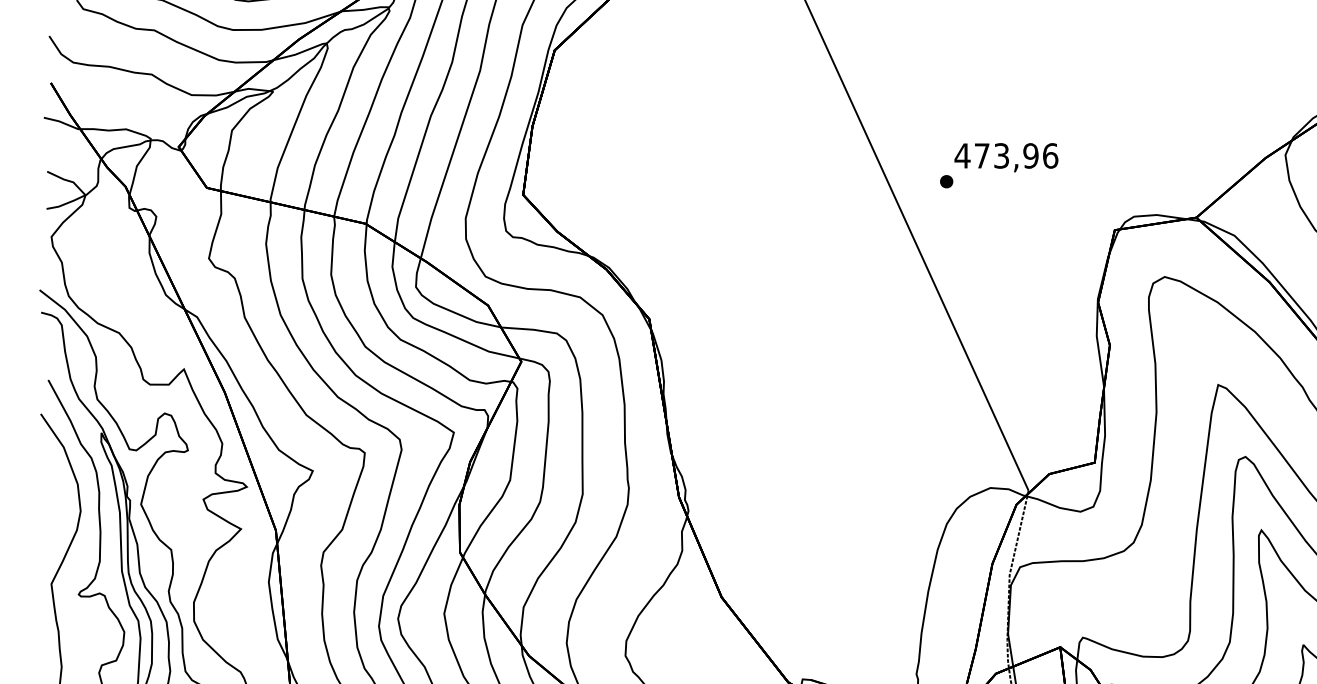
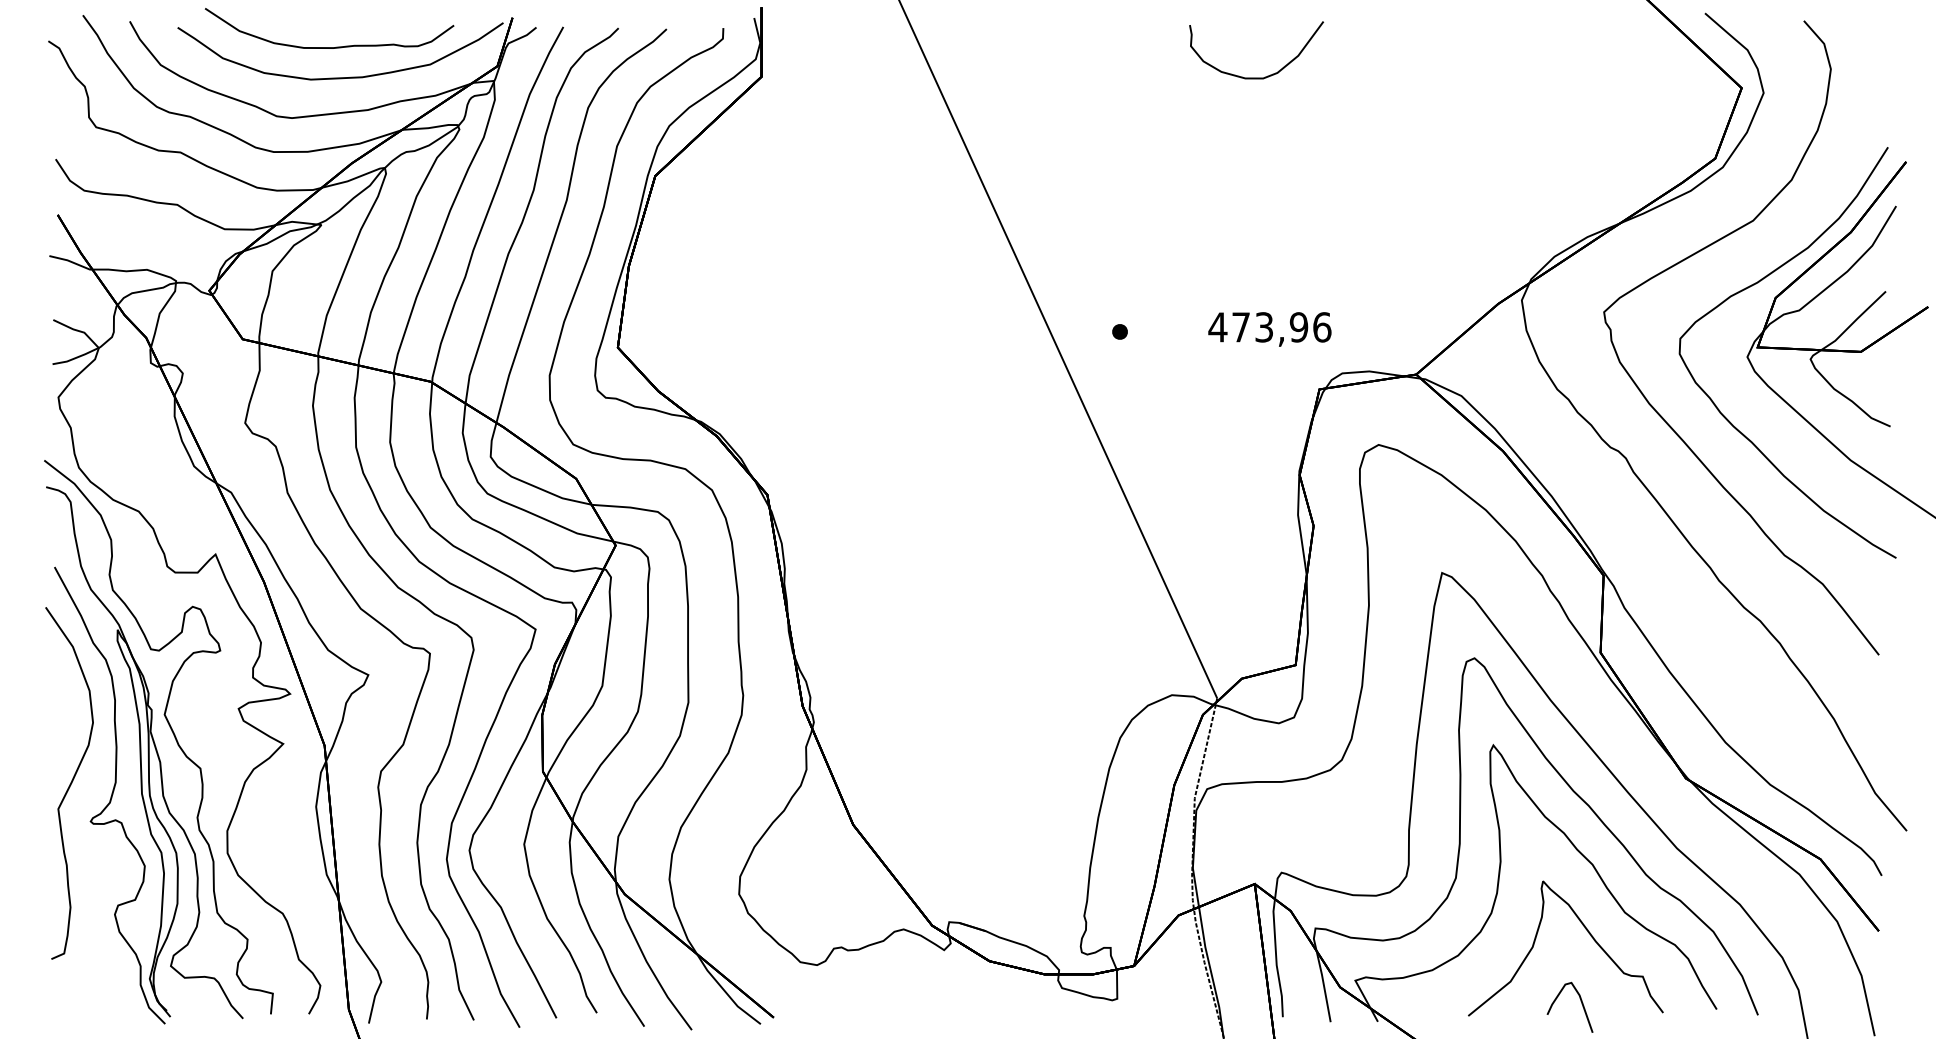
text: (1006, 157) -> (1269, 329), moved

